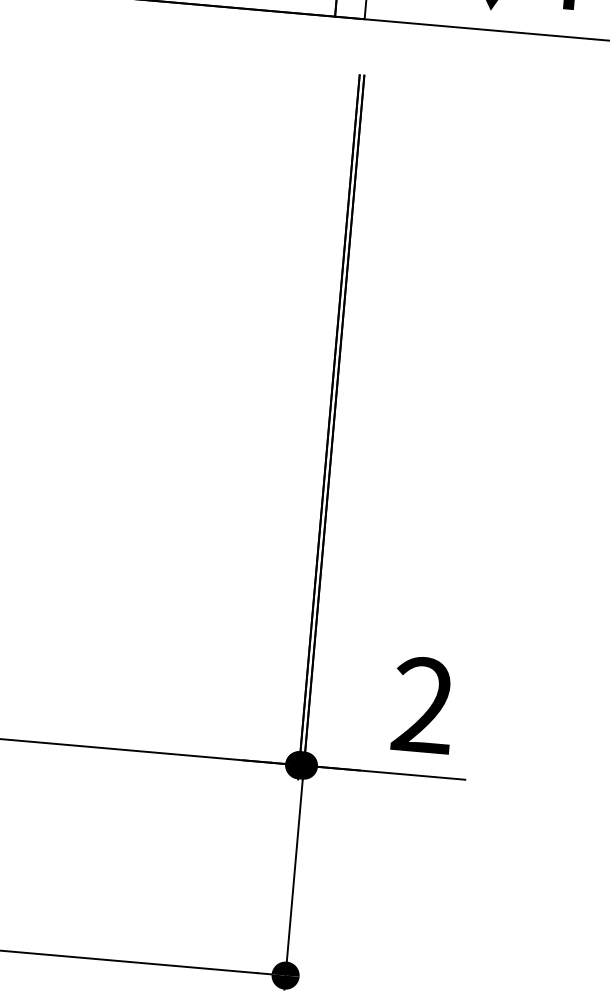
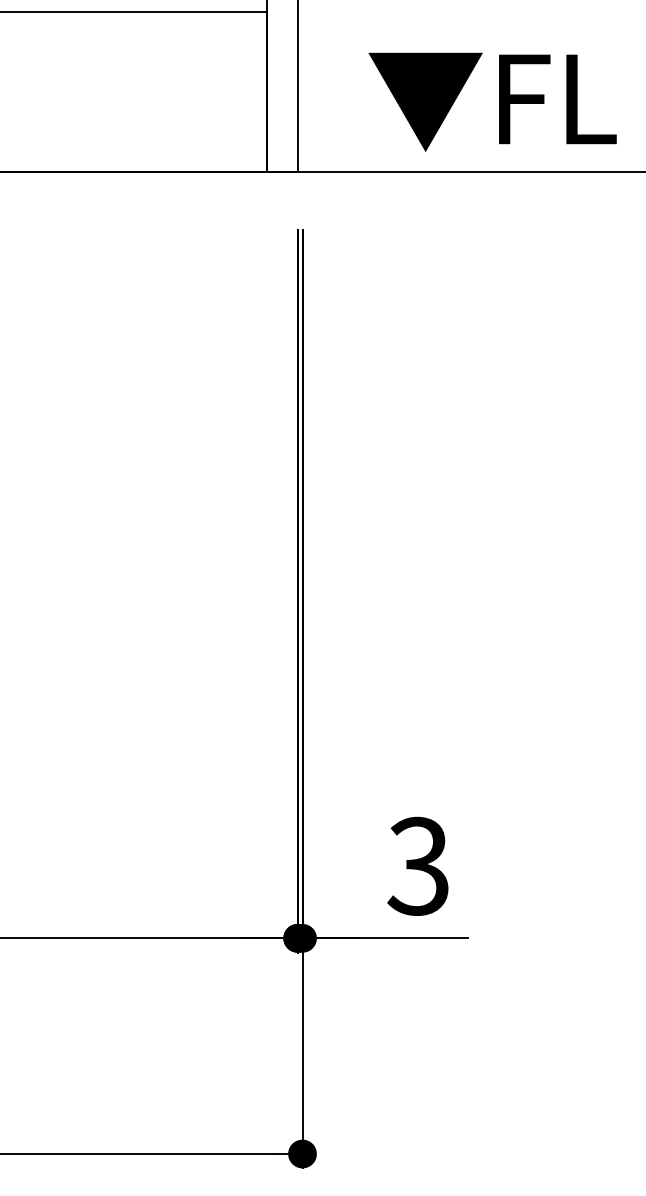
text: (423, 705) -> (418, 866), 2 -> 3

